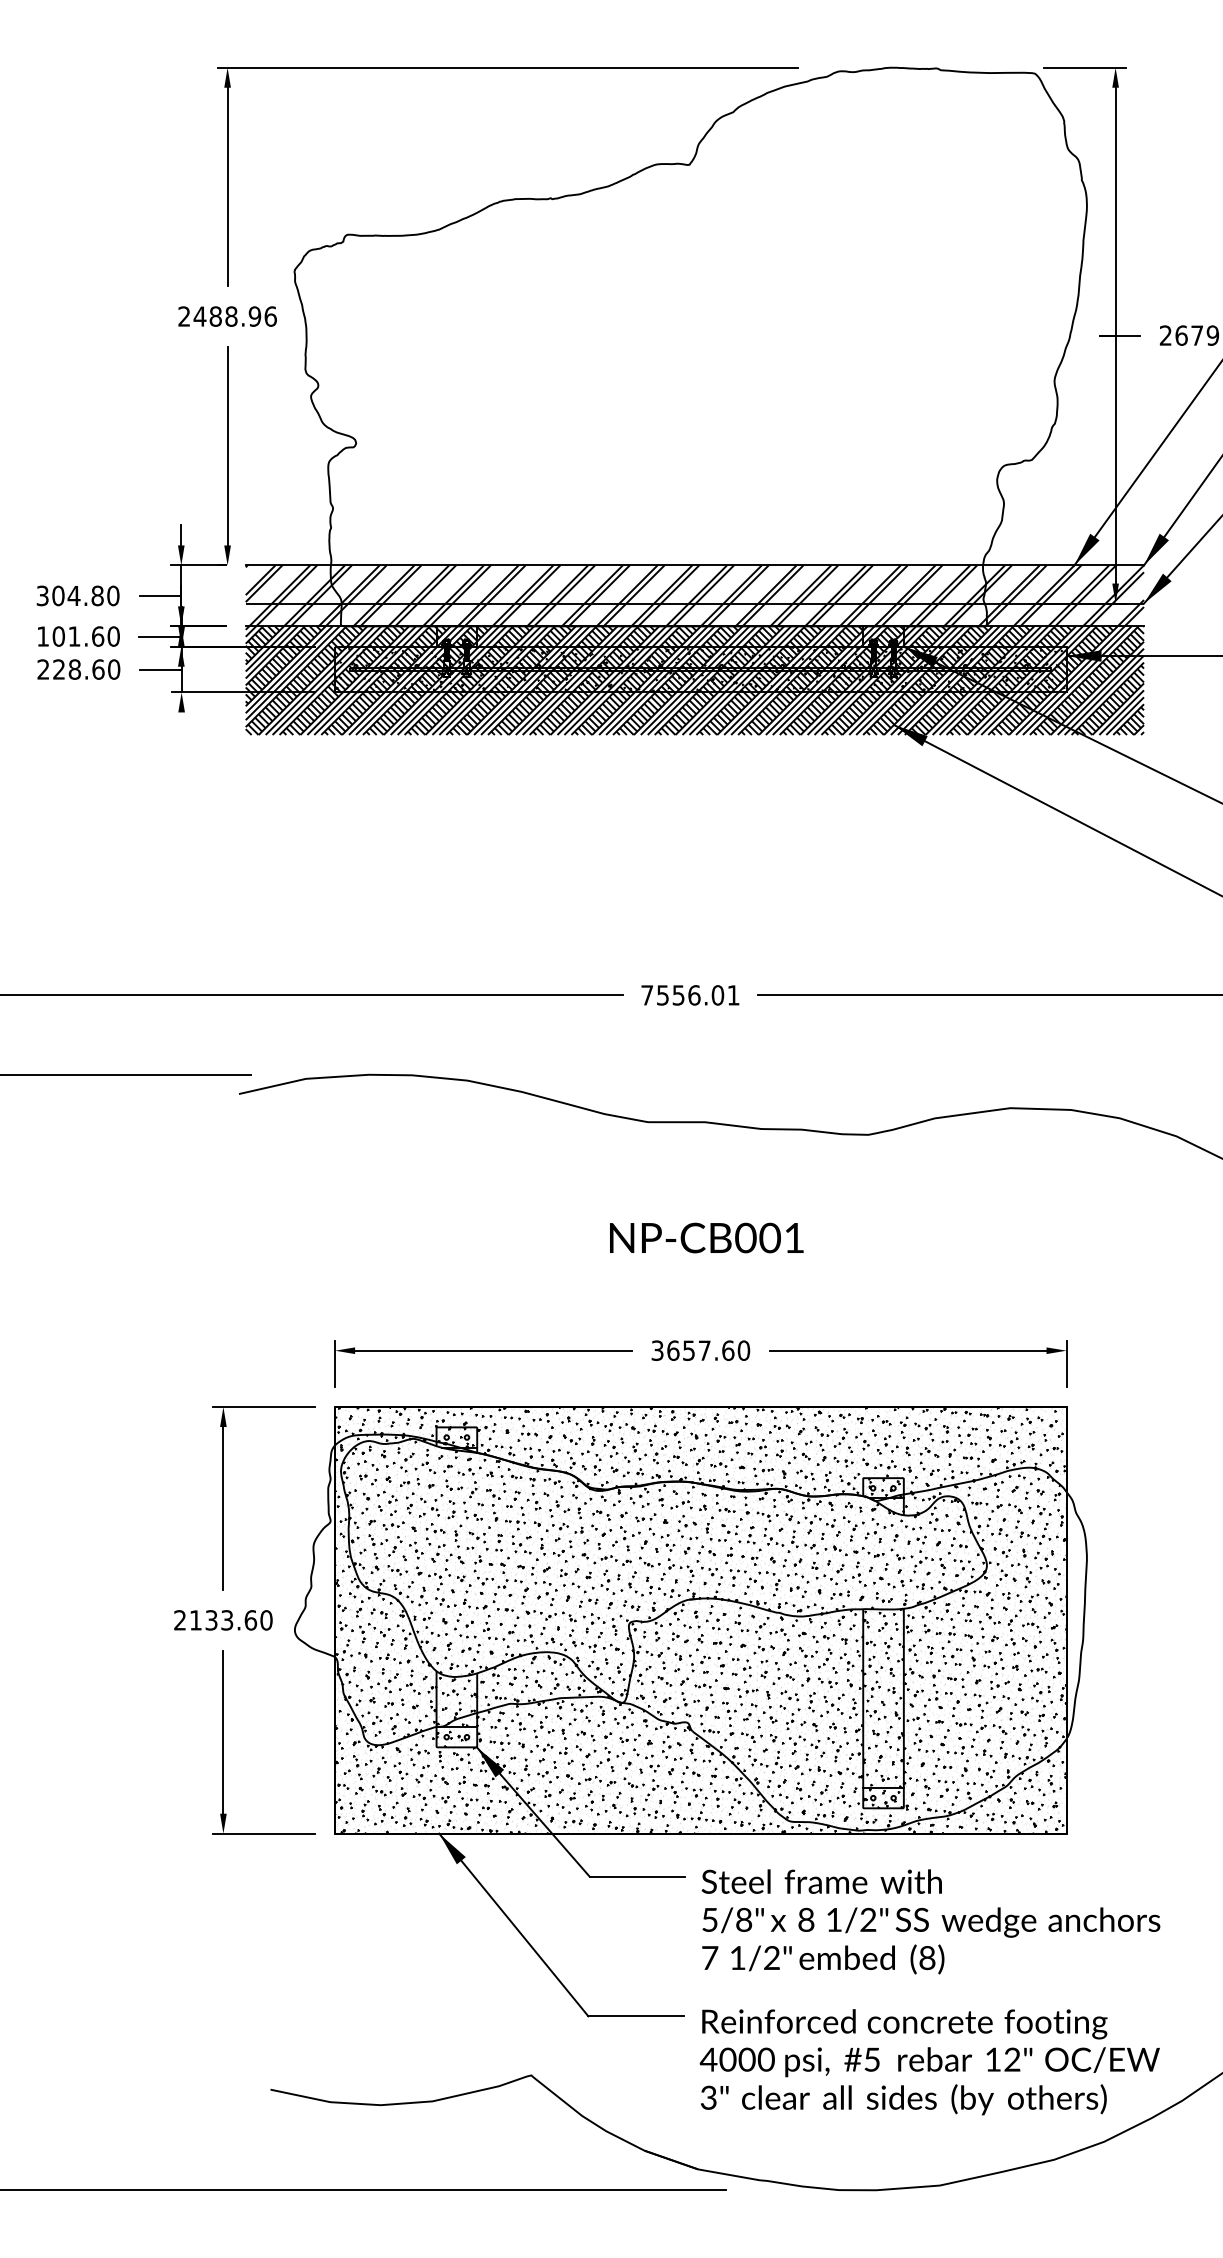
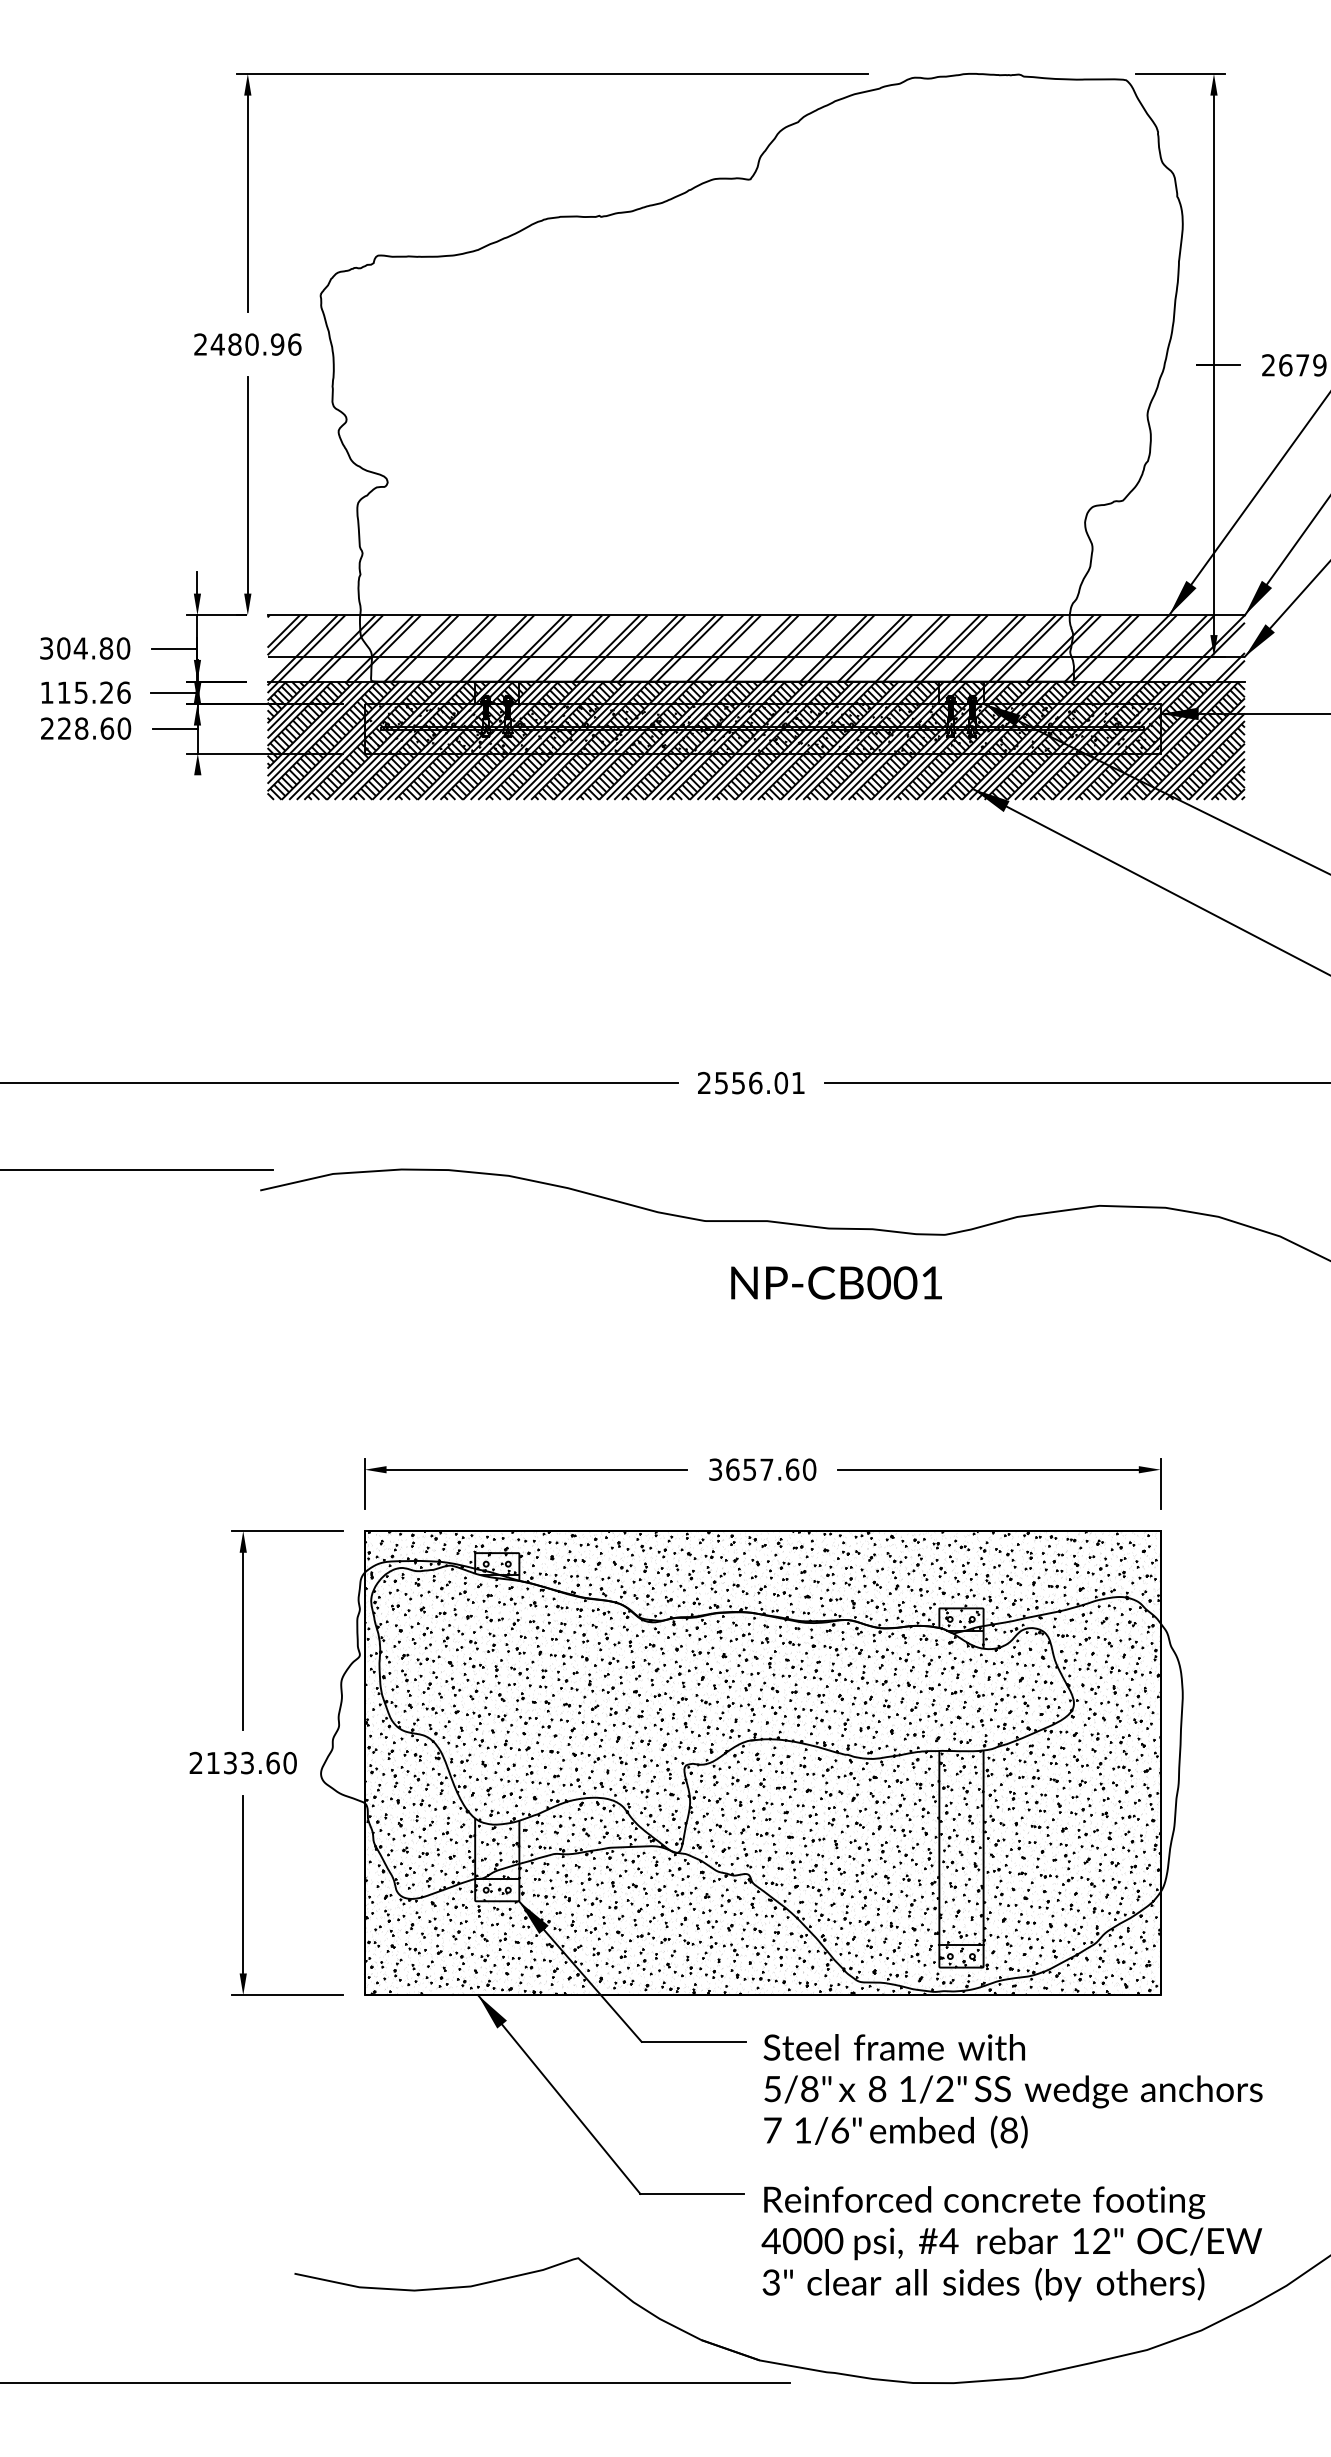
text: (231, 316) -> (252, 344), 2488.96 -> 2480.96
text: (85, 636) -> (93, 692), 101.60 -> 115.26
text: (646, 995) -> (703, 1083), 7556.01 -> 2556.01
text: (706, 1237) -> (836, 1282), moved
text: (772, 1958) -> (840, 2130), 1/2" -> 1/6"
text: (871, 2059) -> (948, 2240), #5 -> #4

